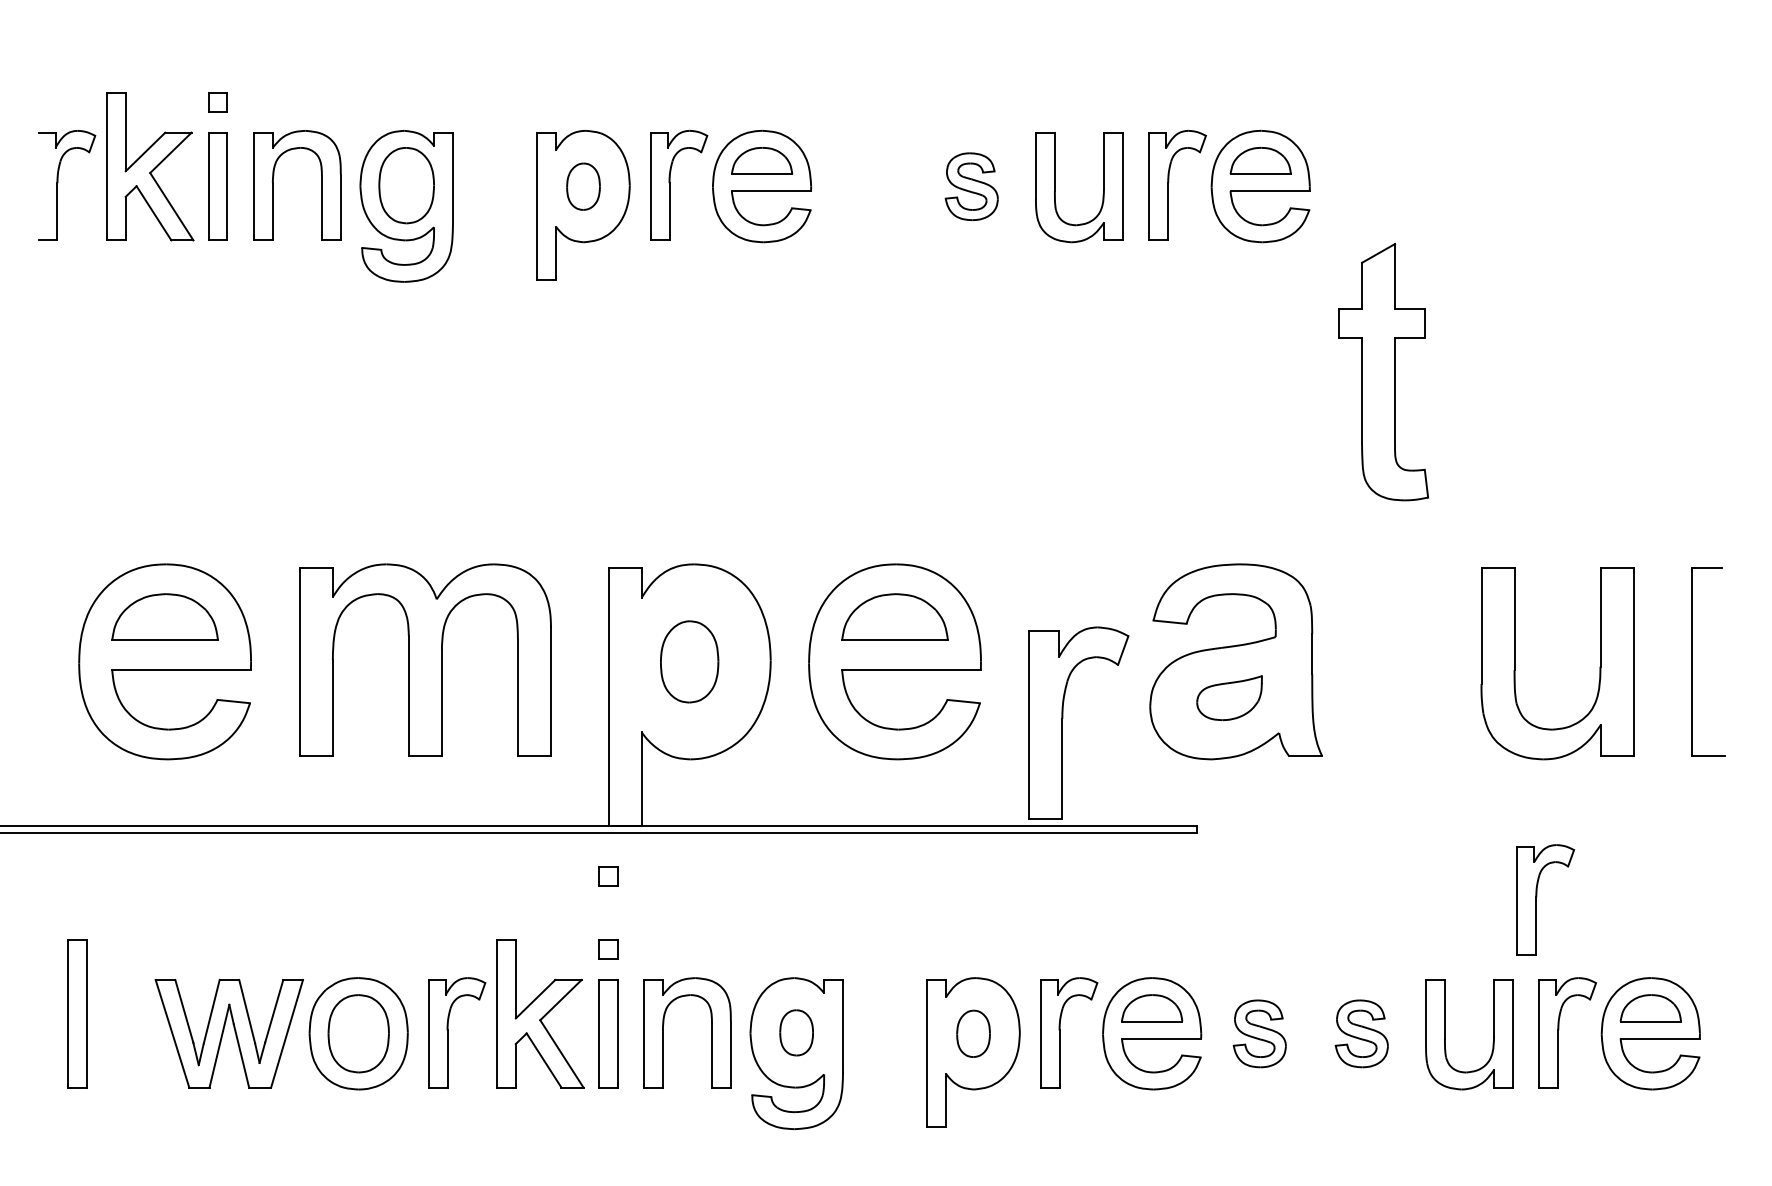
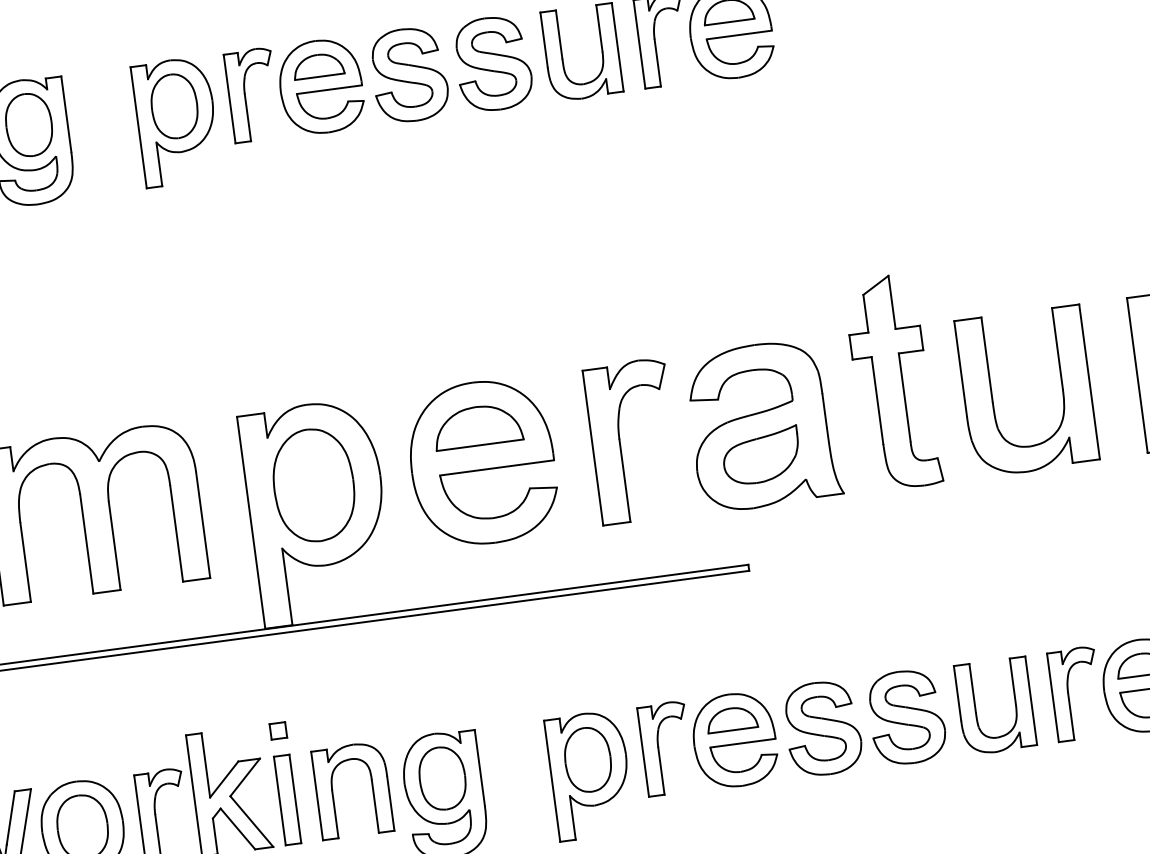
part: (583, 186) -> (174, 106), size x1.67
part: (869, 186) -> (409, 75), added
part: (971, 186) -> (493, 63), size x1.67
part: (1383, 372) -> (893, 382), moved
part: (689, 661) -> (313, 485), size x1.67
part: (1229, 697) -> (761, 455), size x1.43
part: (1063, 718) -> (620, 439), moved
part: (608, 876) -> (270, 670), removed
part: (1537, 896) -> (1036, 585), removed
part: (796, 1032) -> (442, 778), size x1.67
part: (973, 1033) -> (587, 759), size x1.67
part: (1259, 1033) -> (822, 728), size x1.67
part: (1361, 1033) -> (906, 717), size x1.67

